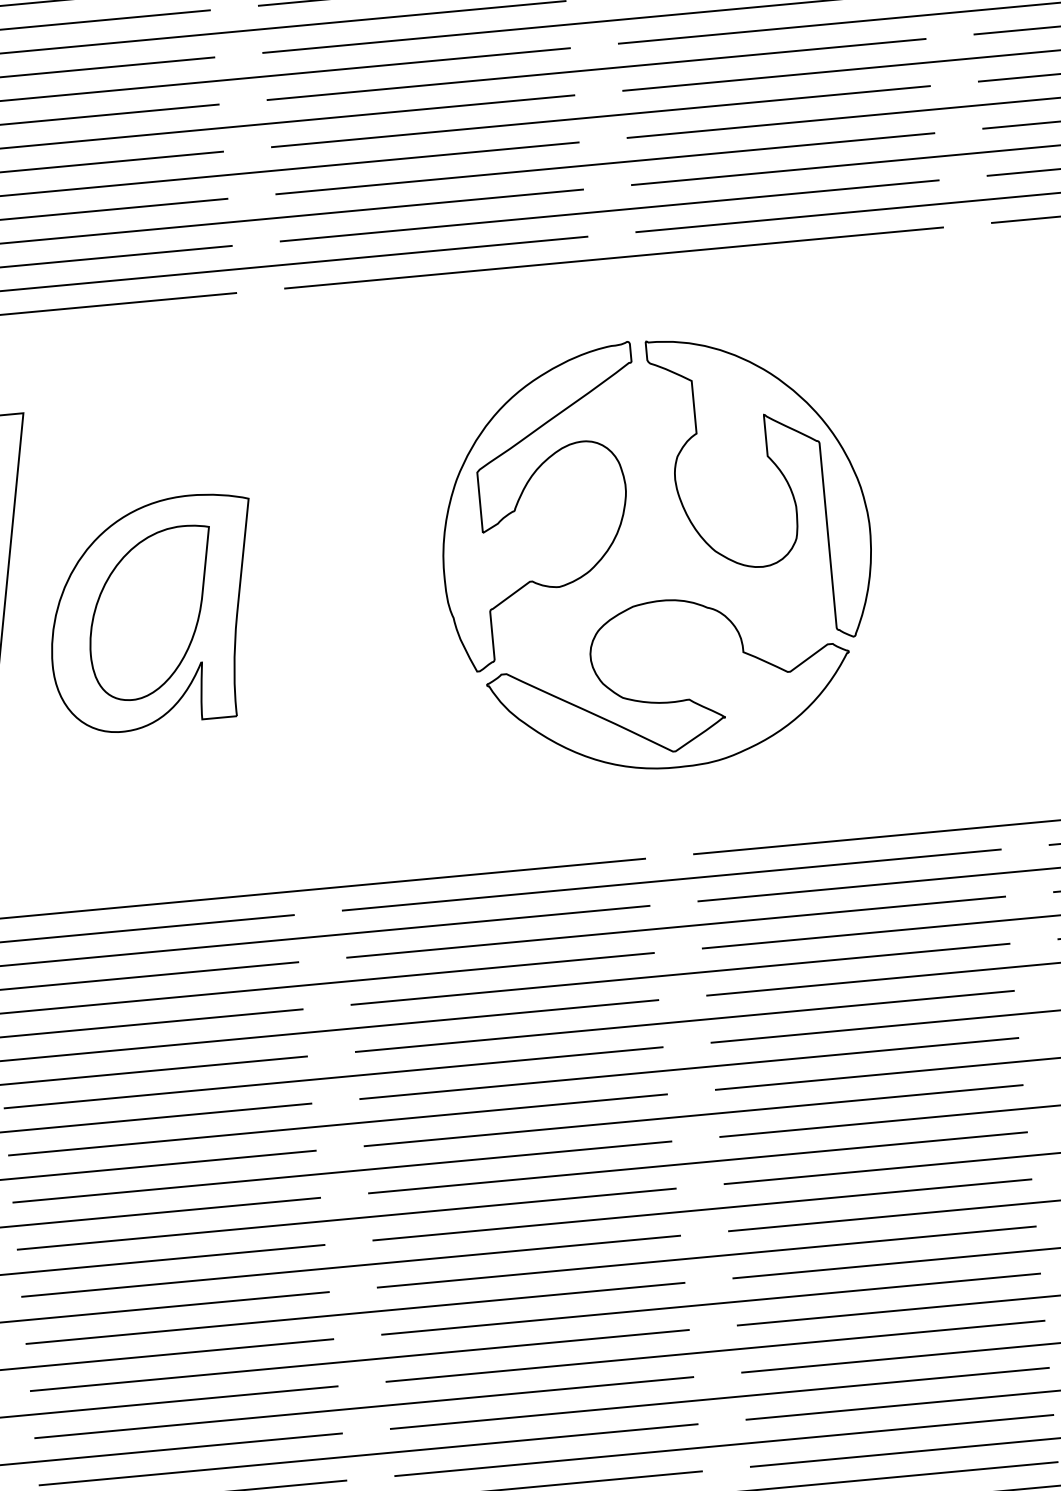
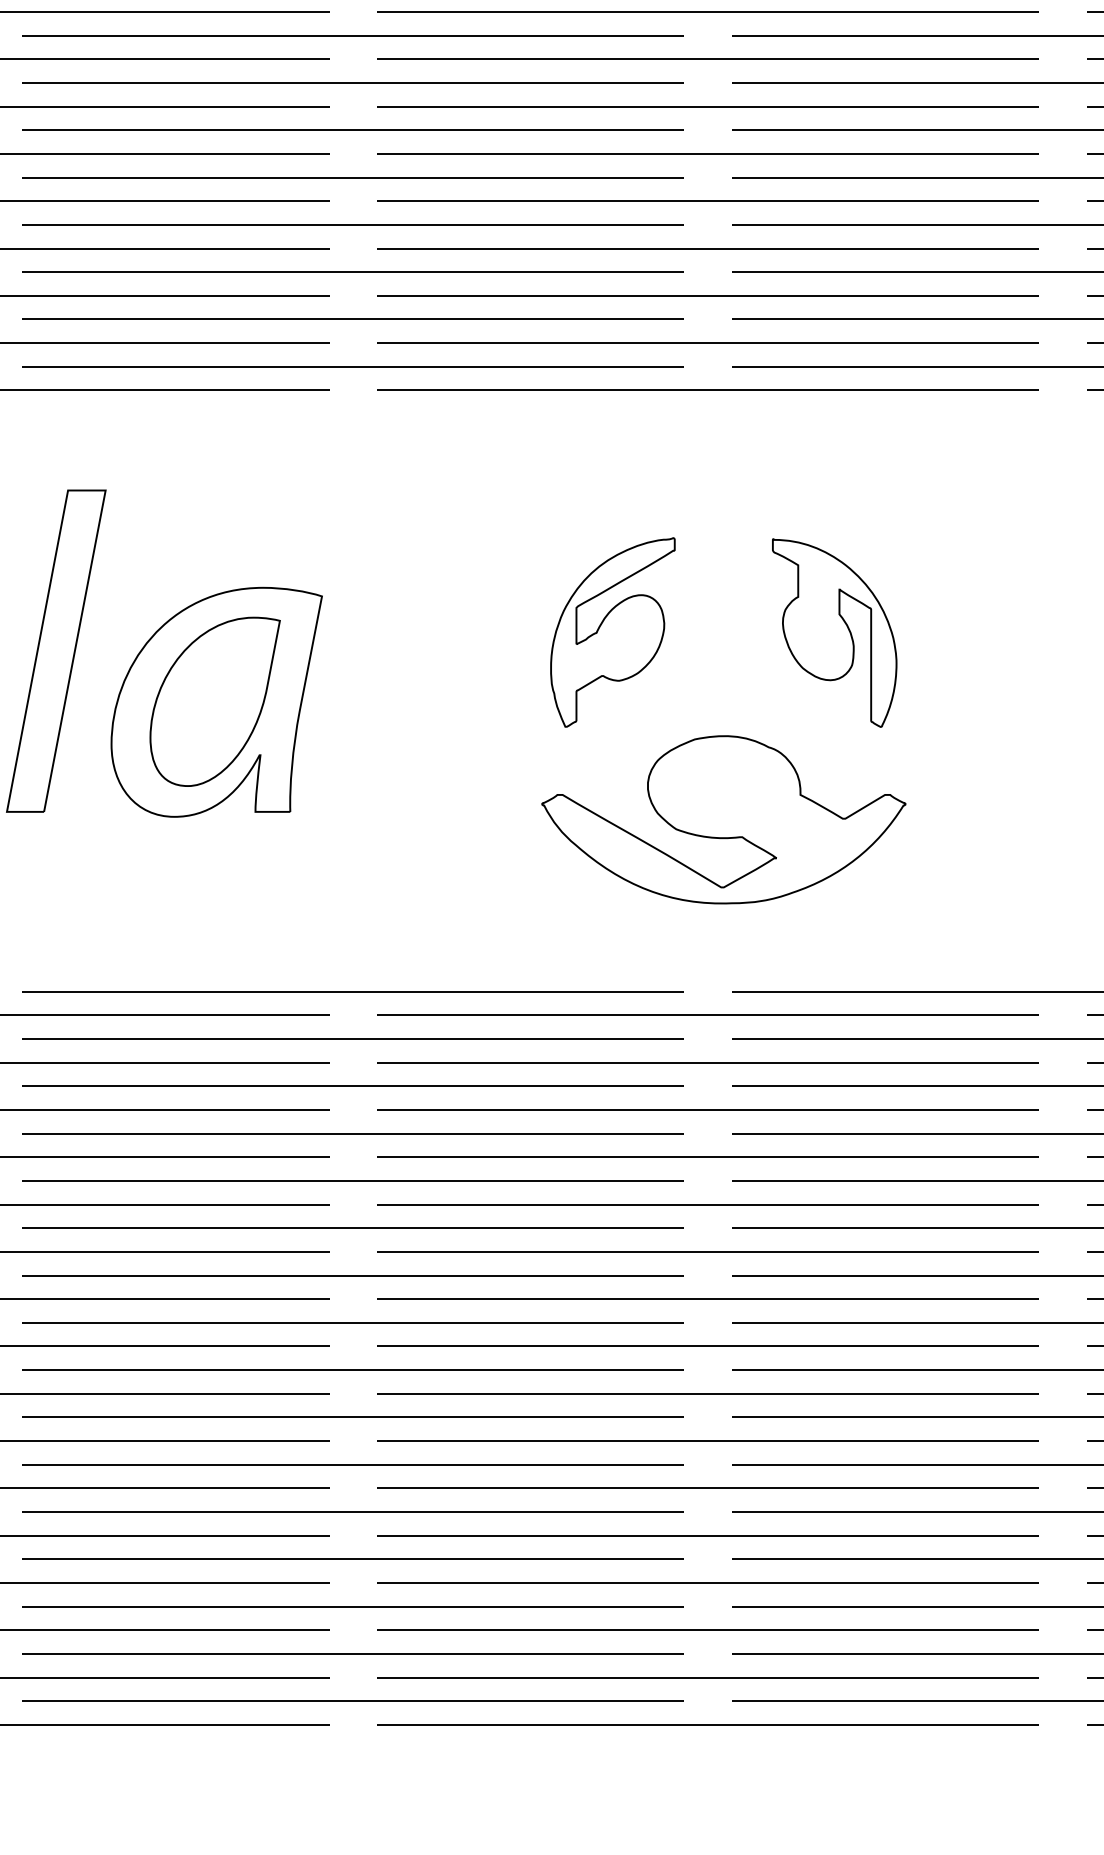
part: (762, 487) -> (834, 632), size x0.6
part: (541, 507) -> (612, 632), size x0.6

